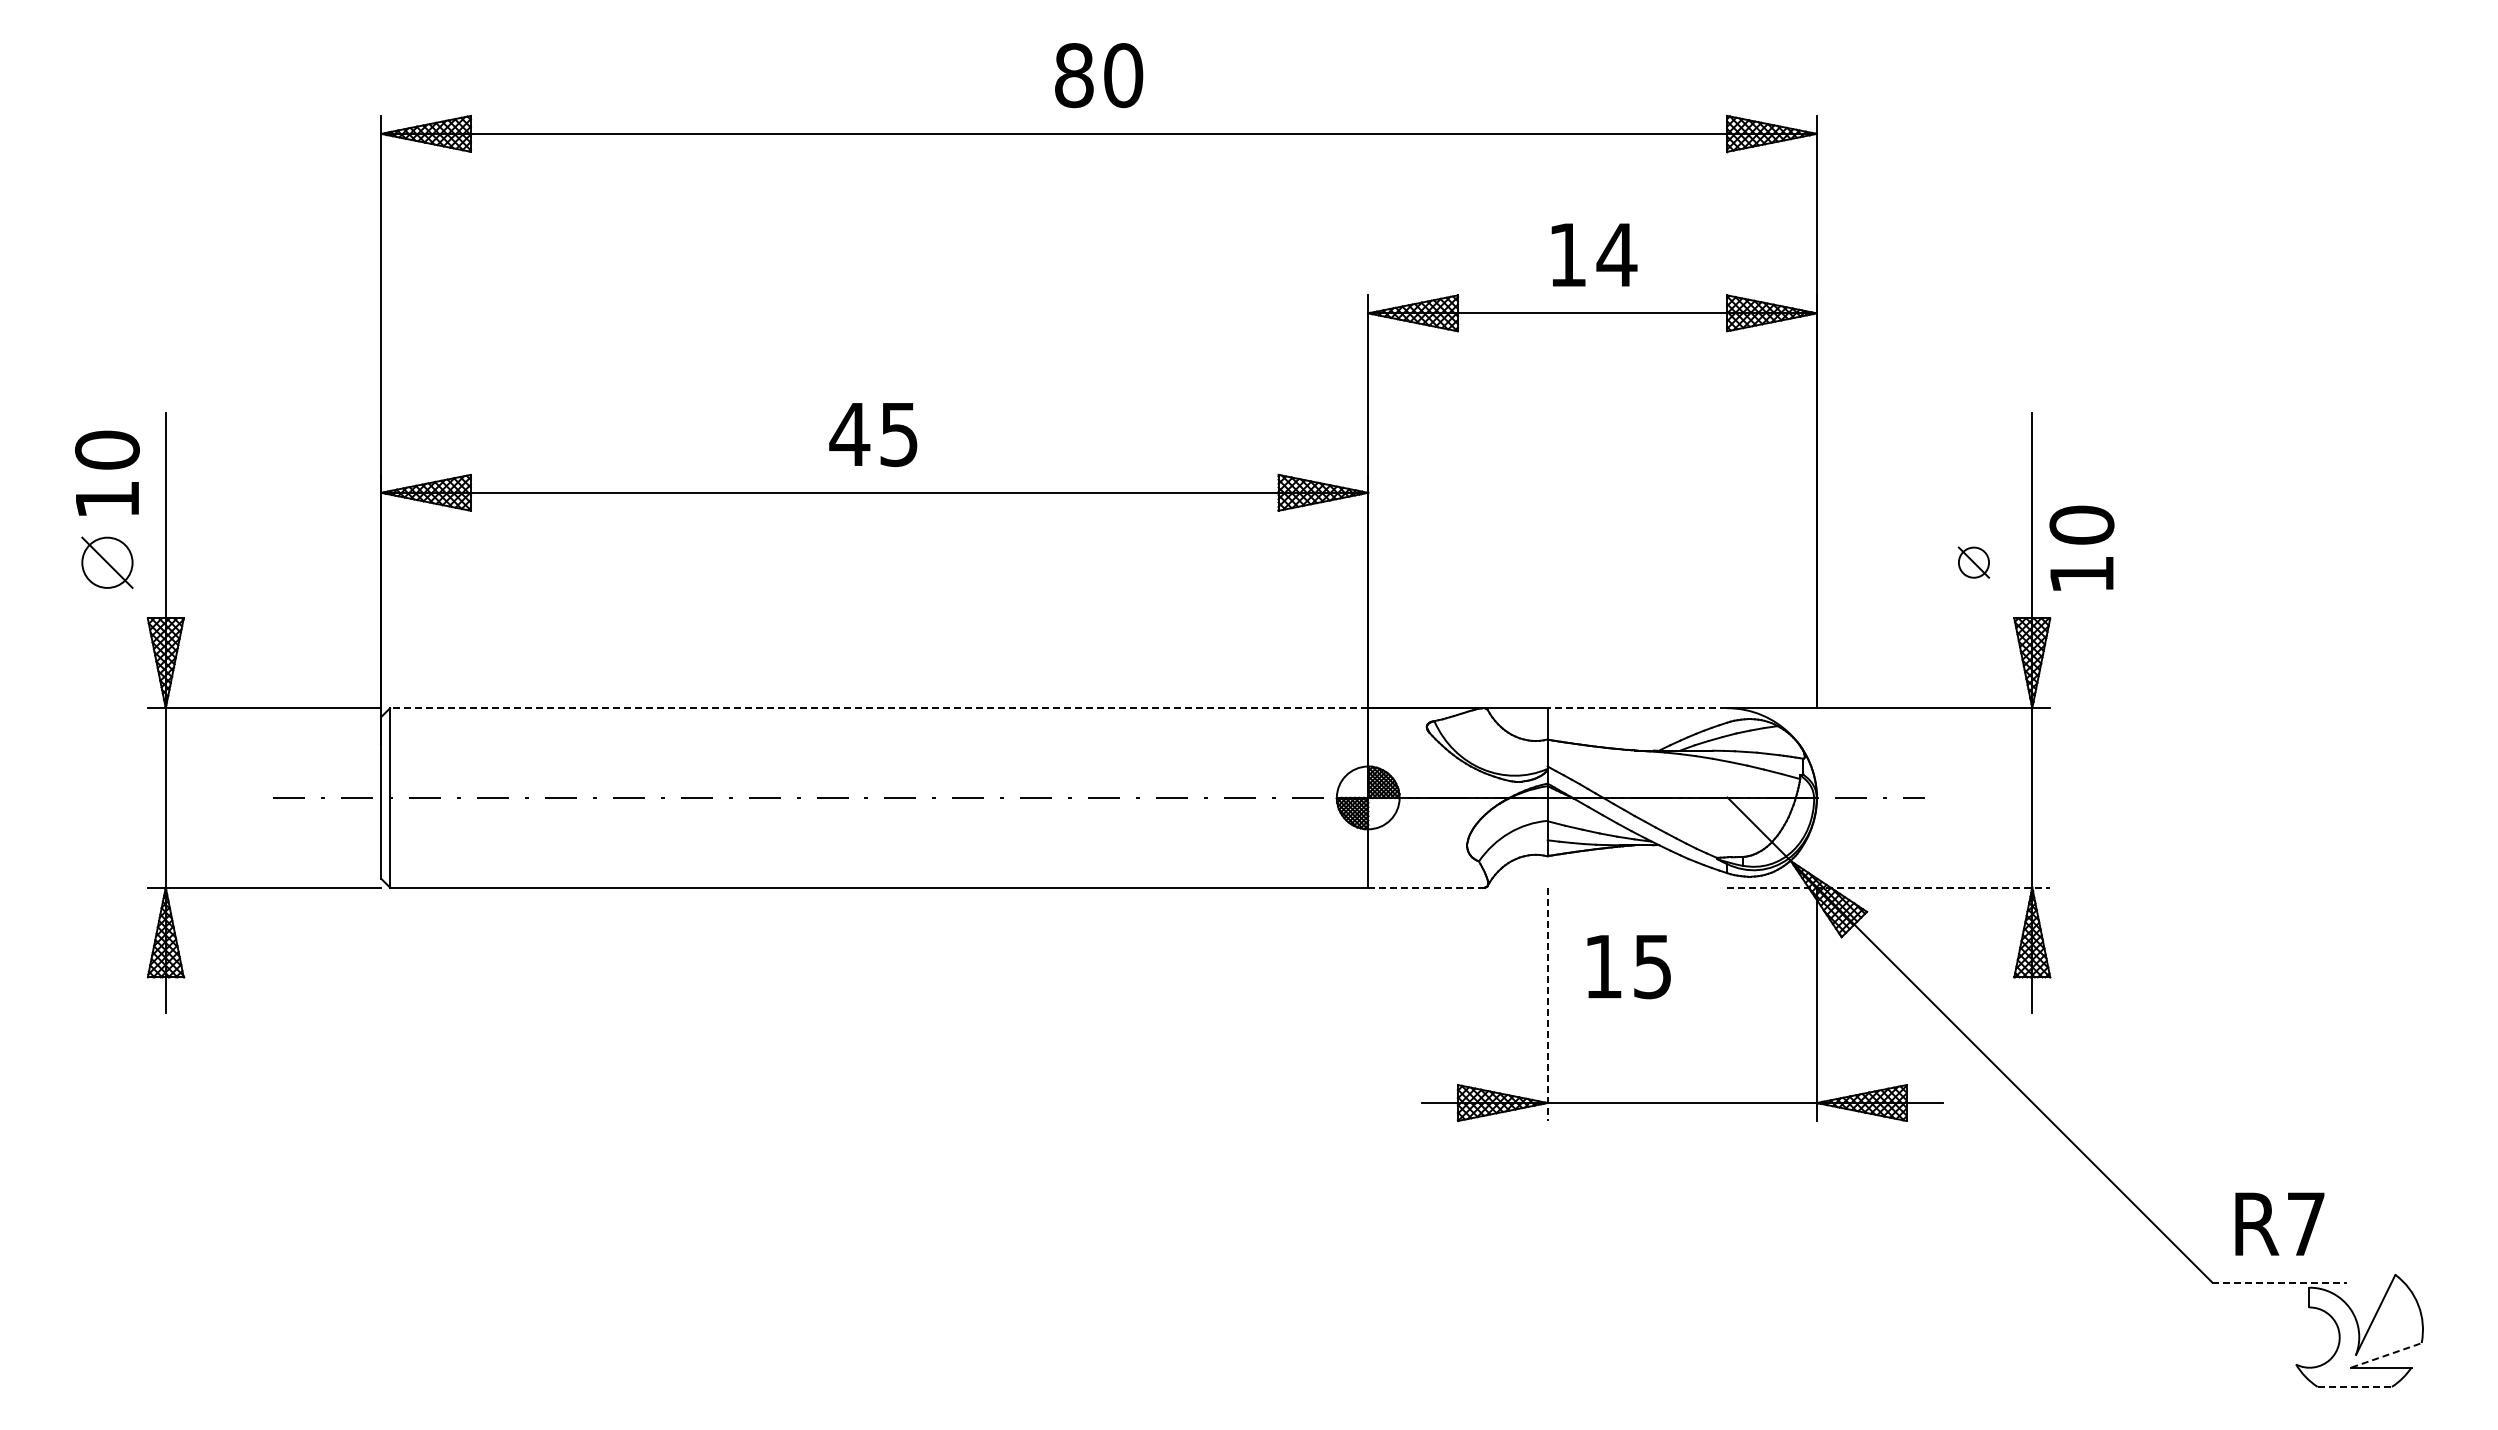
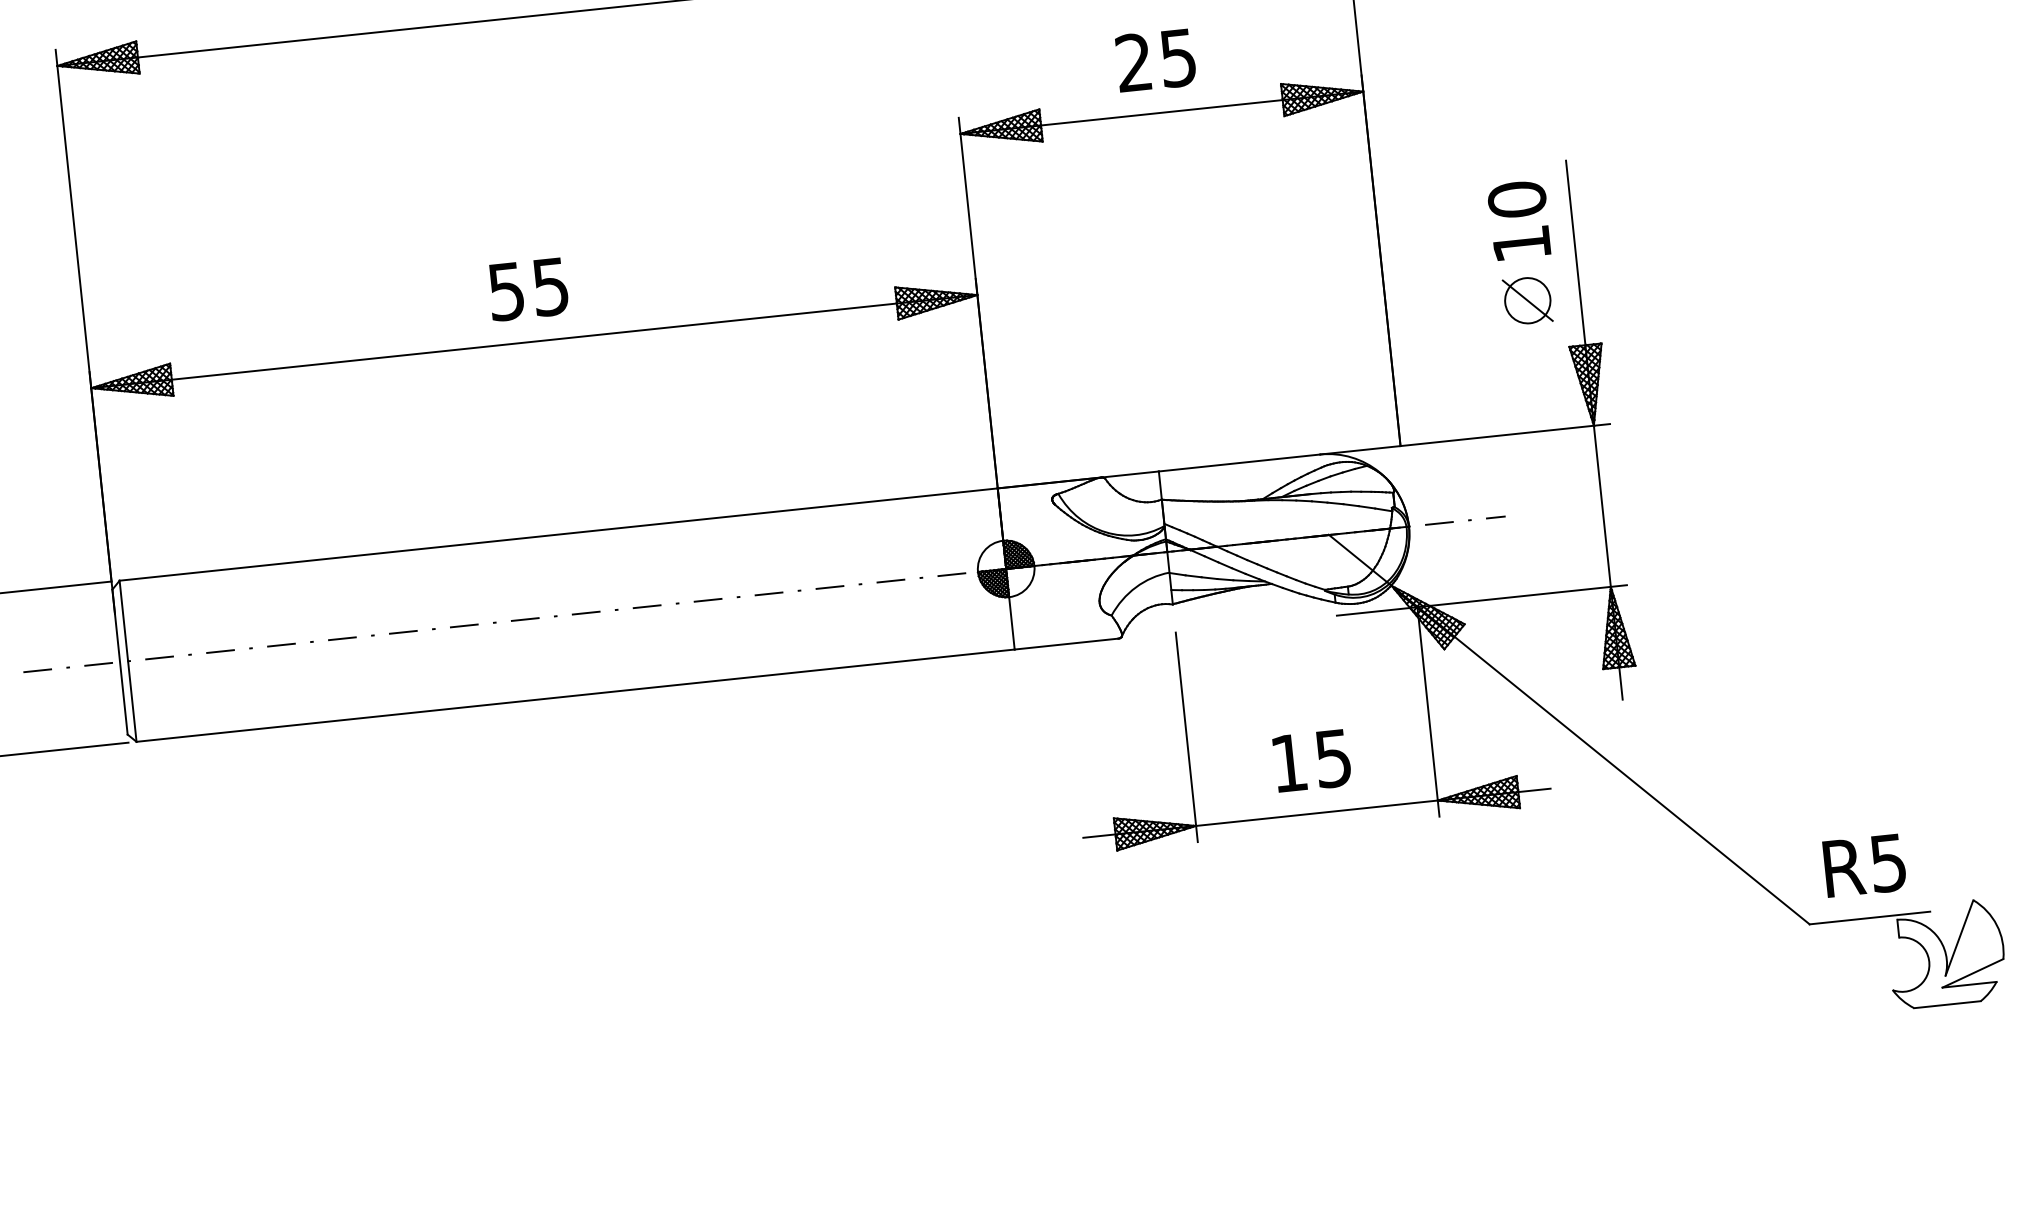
text: (1593, 254) -> (1157, 59), 14 -> 25
text: (849, 435) -> (506, 292), 45 -> 55
text: (2081, 547) -> (1518, 219), moved
part: (1973, 562) -> (1527, 300), size x1.67
line: (878, 708) -> (558, 534), dashed -> solid
line: (1637, 708) -> (1239, 463), dashed -> solid
line: (1425, 887) -> (1066, 643), dashed -> solid
line: (1888, 887) -> (1481, 600), dashed -> solid
text: (1628, 967) -> (1311, 761), moved
line: (1547, 1004) -> (1186, 737), dashed -> solid
text: (2305, 1224) -> (1887, 863), R7 -> R5
line: (2279, 1282) -> (1870, 918), dashed -> solid
line: (2387, 1355) -> (1973, 973), dashed -> solid
line: (2355, 1386) -> (1948, 1004), dashed -> solid

